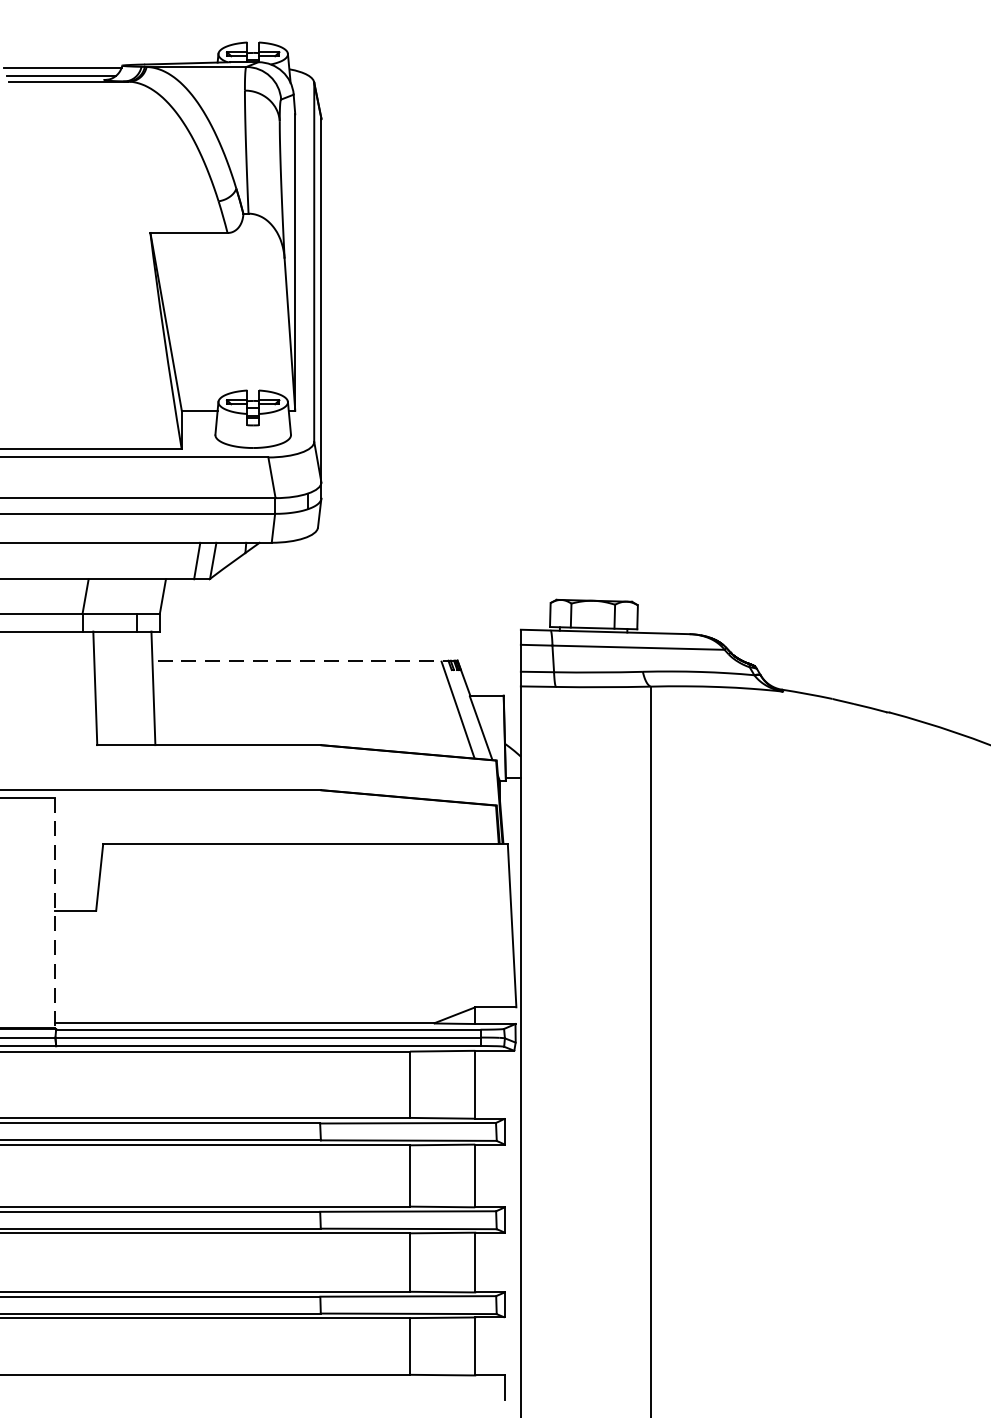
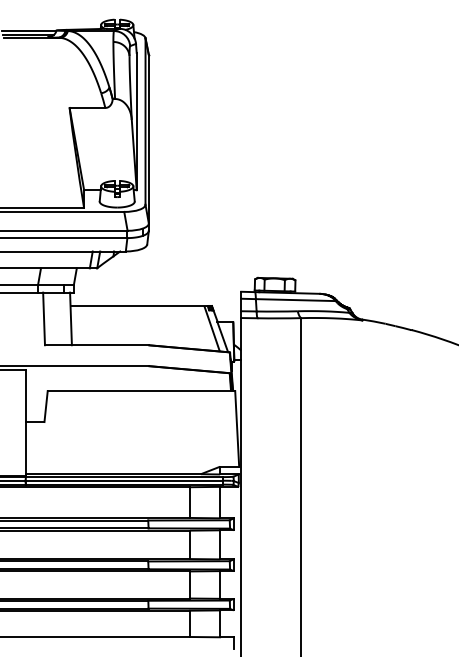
line: (305, 661) -> (141, 306), dashed -> solid
line: (55, 914) -> (25, 423), dashed -> solid

